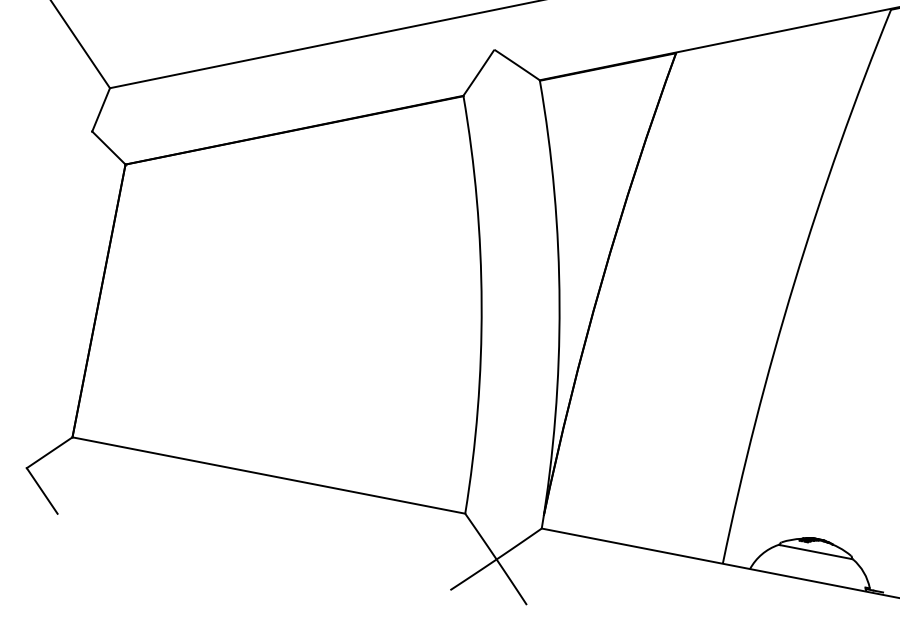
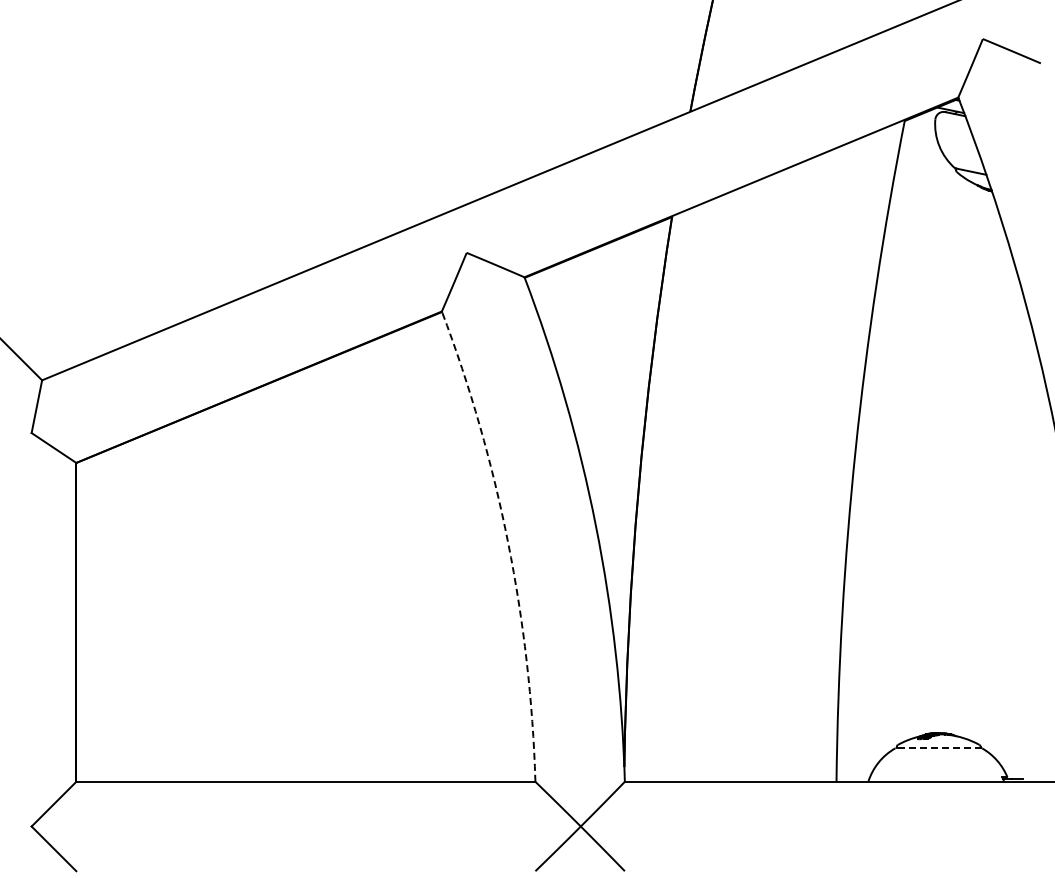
arc: (482, 304) -> (508, 542), solid -> dashed
line: (815, 552) -> (938, 748), solid -> dashed

